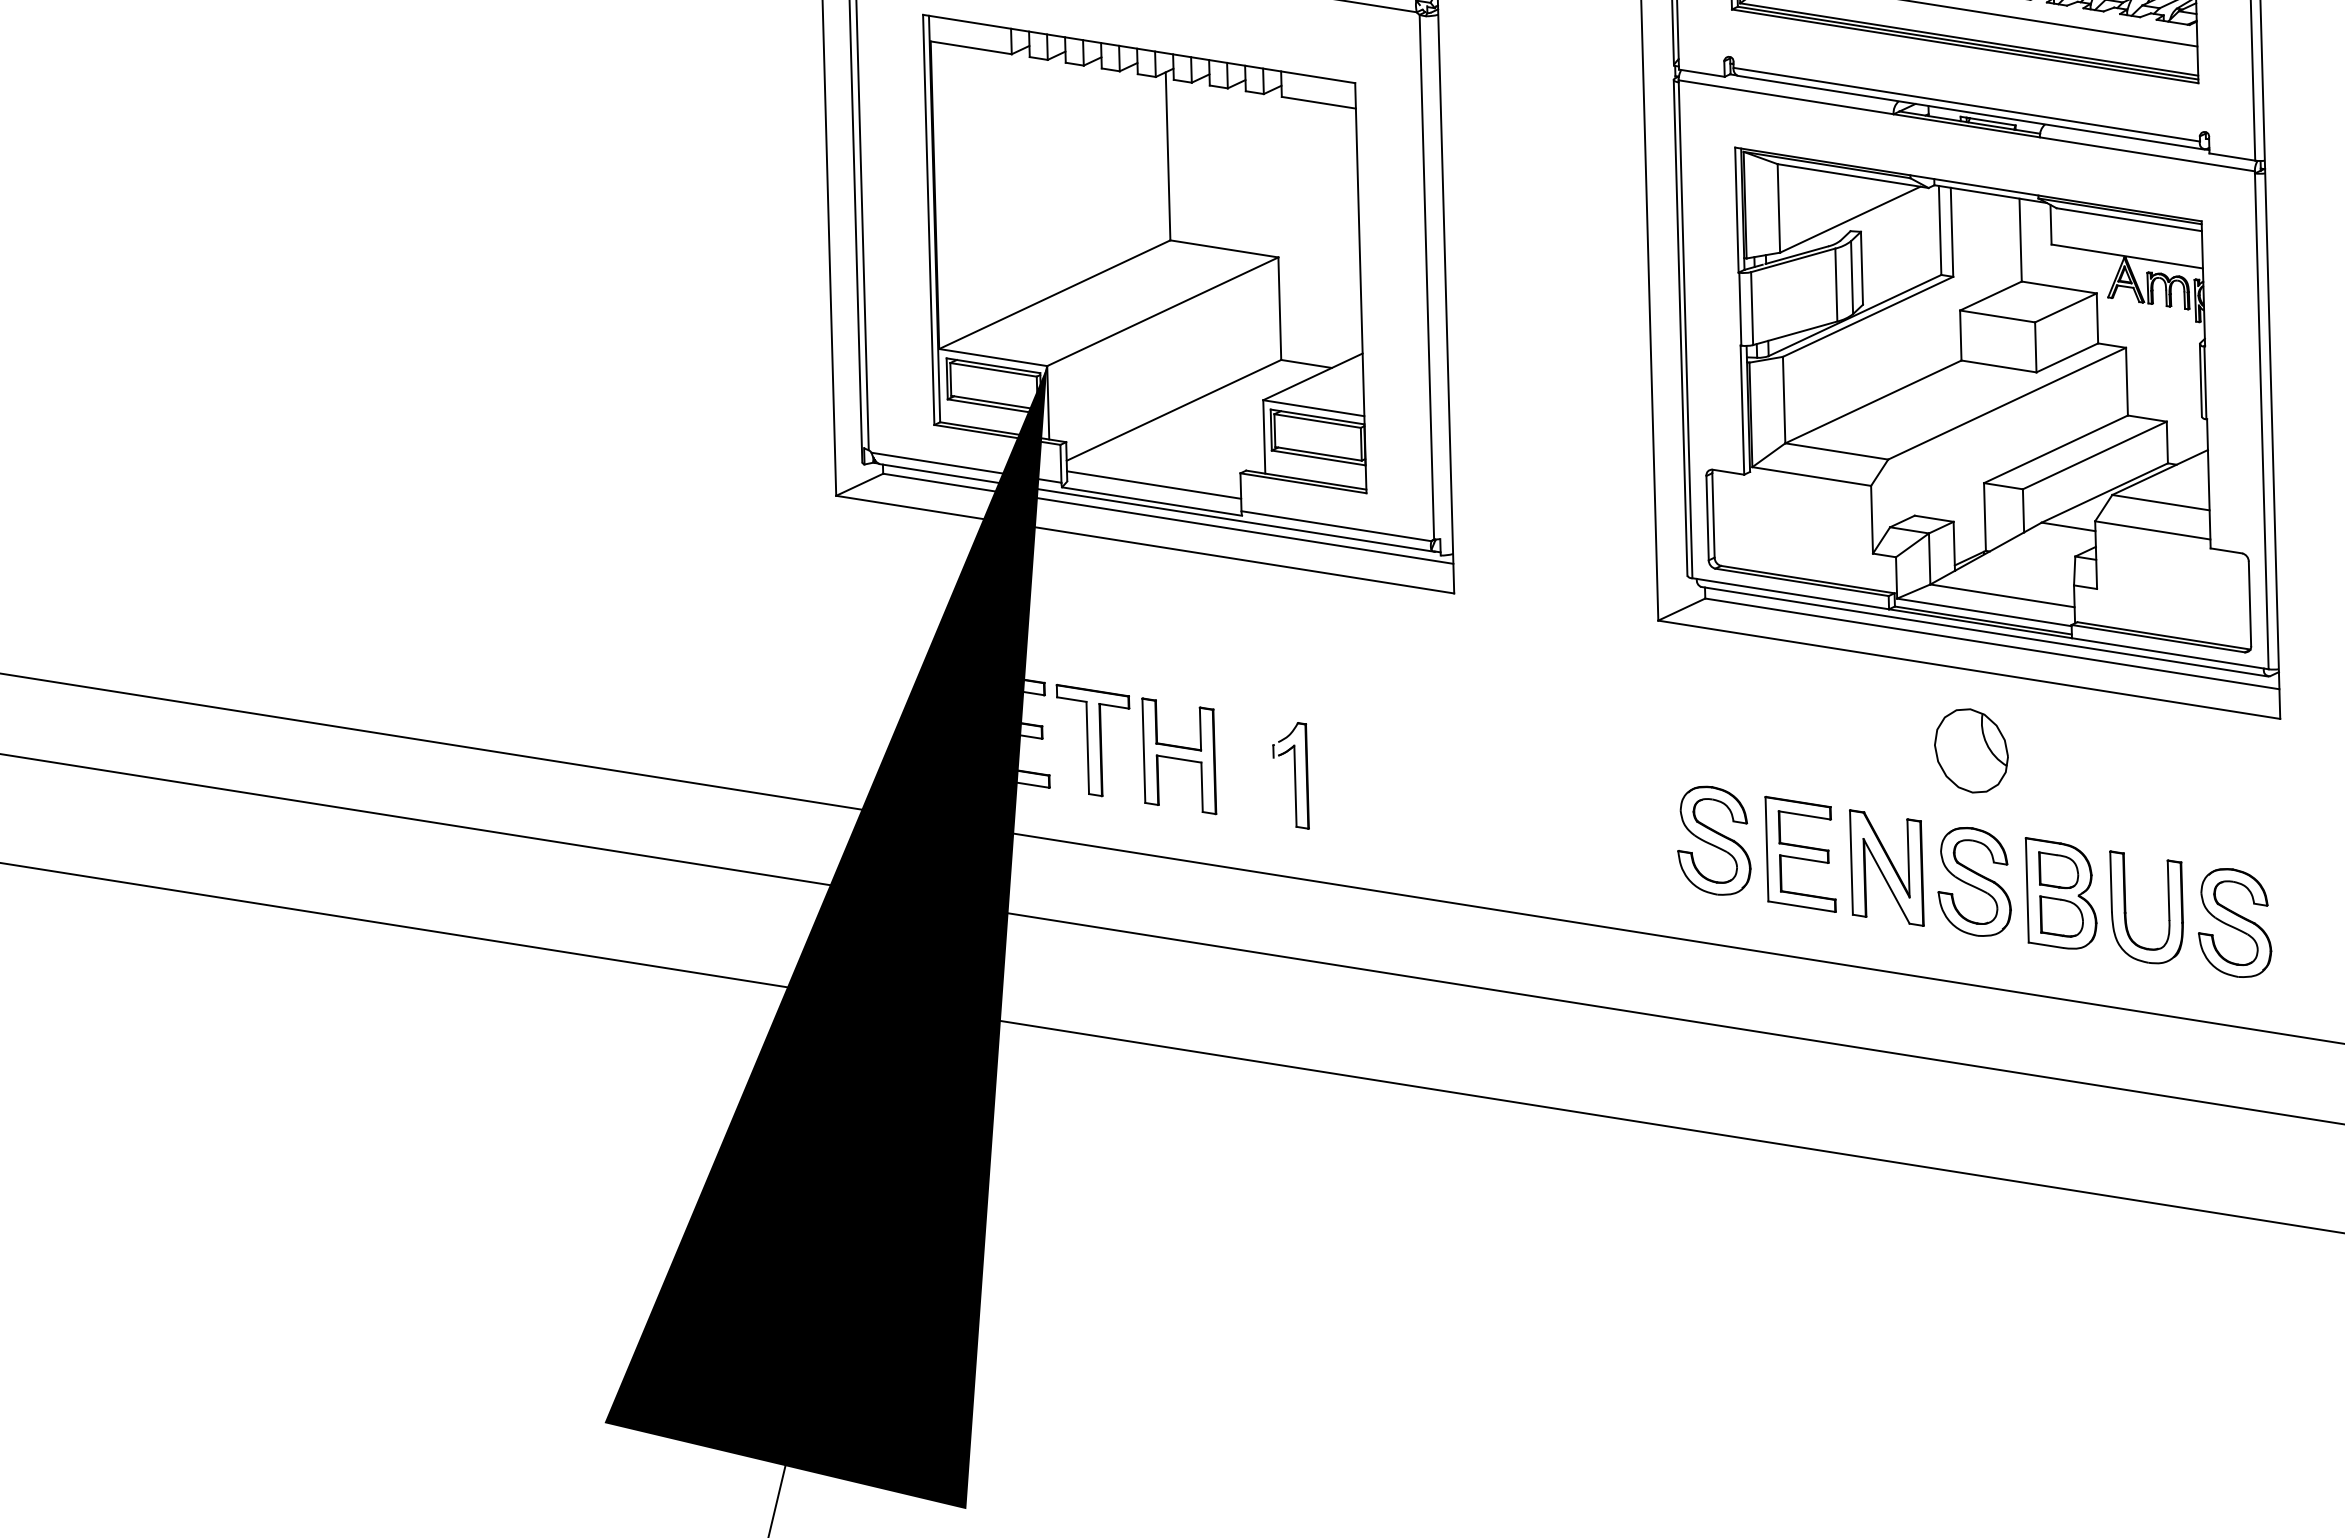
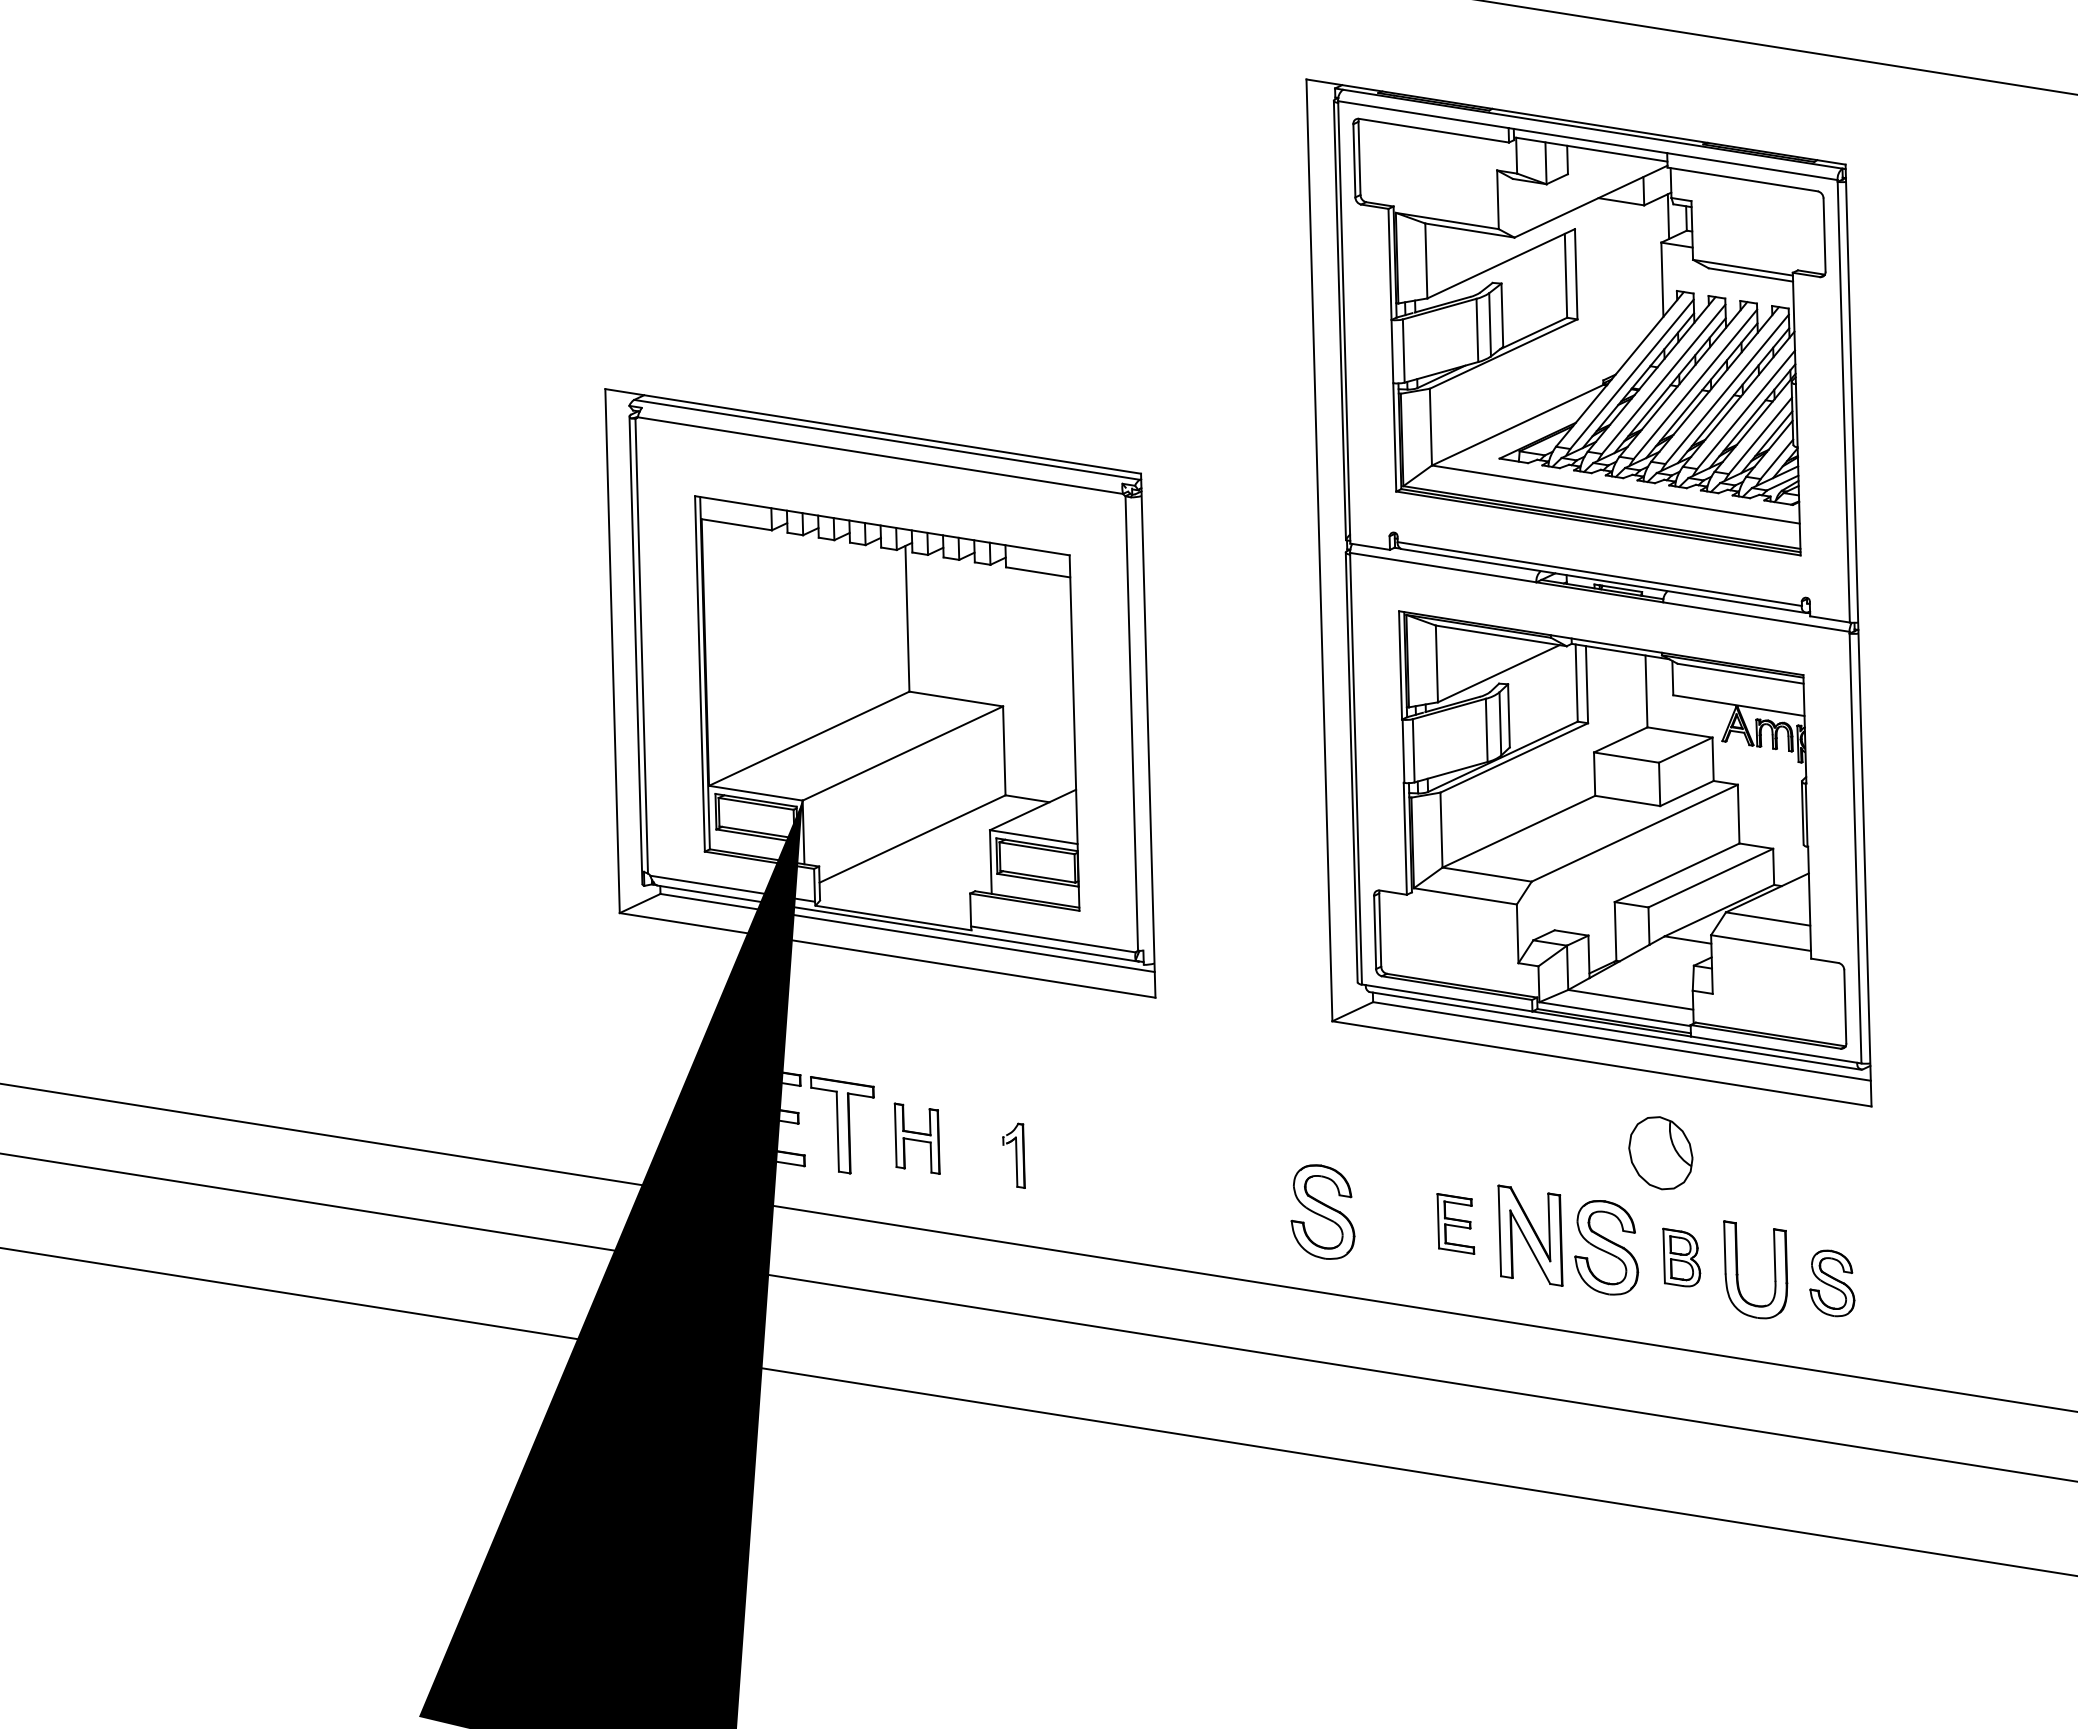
line: (1153, 484) -> (894, 903), removed
part: (1971, 751) -> (1660, 1153), moved
part: (1179, 755) -> (917, 1138), size x0.7
part: (1290, 775) -> (1013, 1155), size x0.7
part: (1713, 840) -> (1322, 1211), moved
part: (1800, 853) -> (1455, 1223), size x0.6
part: (2061, 893) -> (1681, 1257), size x0.6
part: (2235, 923) -> (1832, 1283), size x0.7

